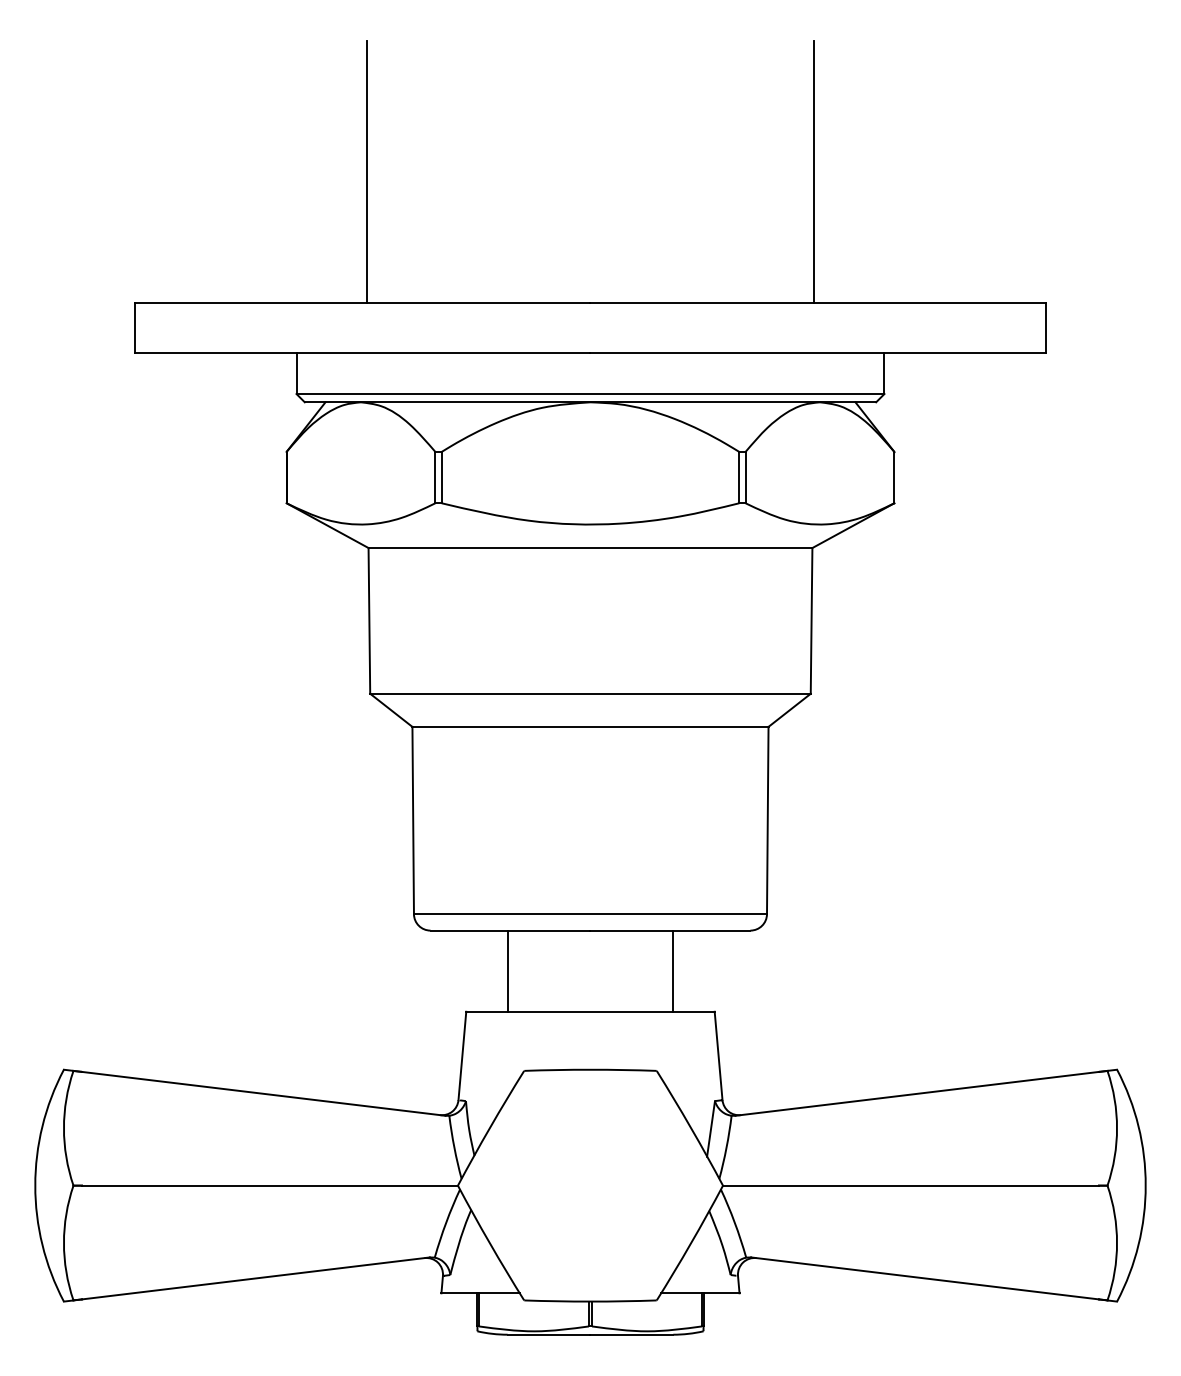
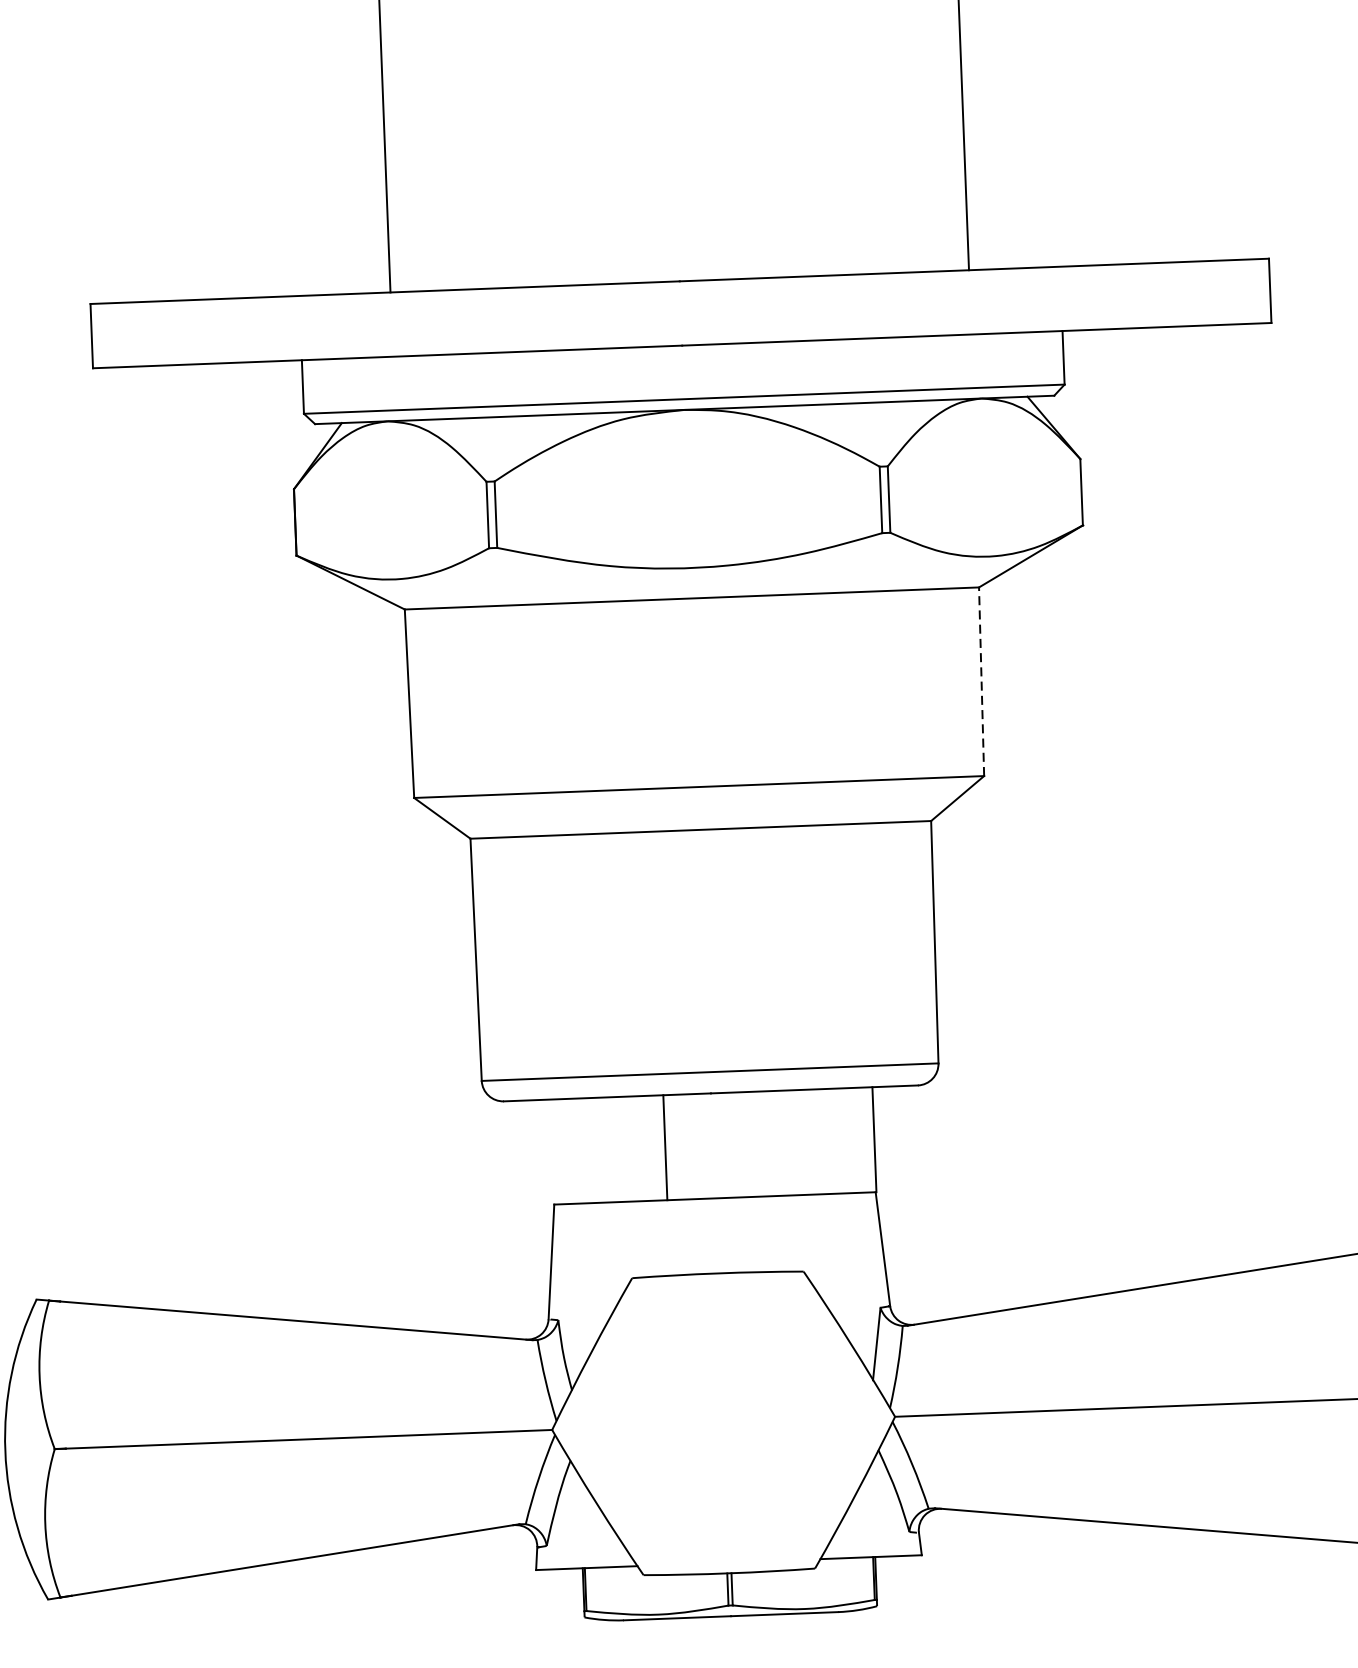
line: (811, 620) -> (981, 681), solid -> dashed
line: (507, 970) -> (665, 1146), moved
line: (673, 970) -> (874, 1138), moved

